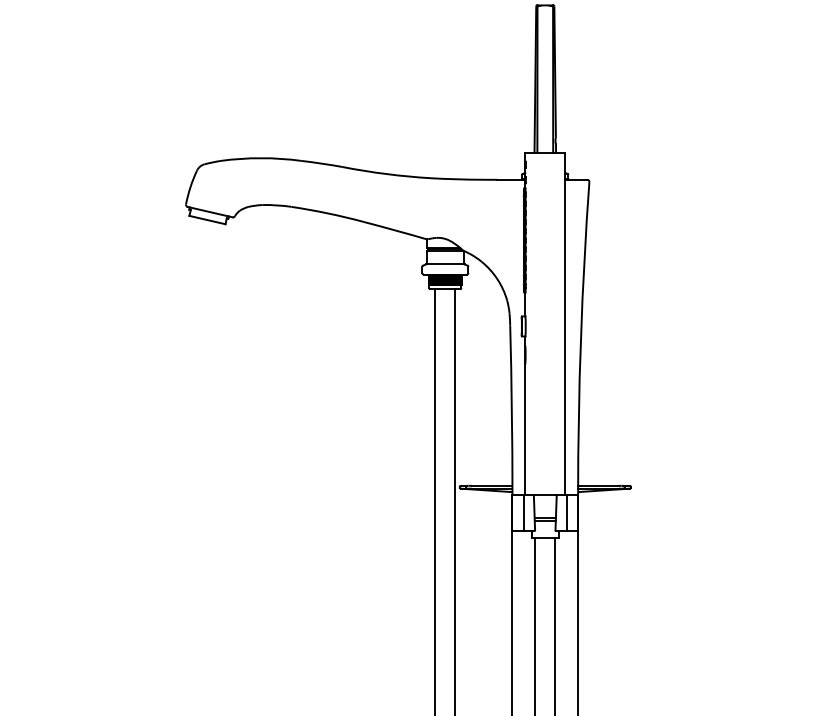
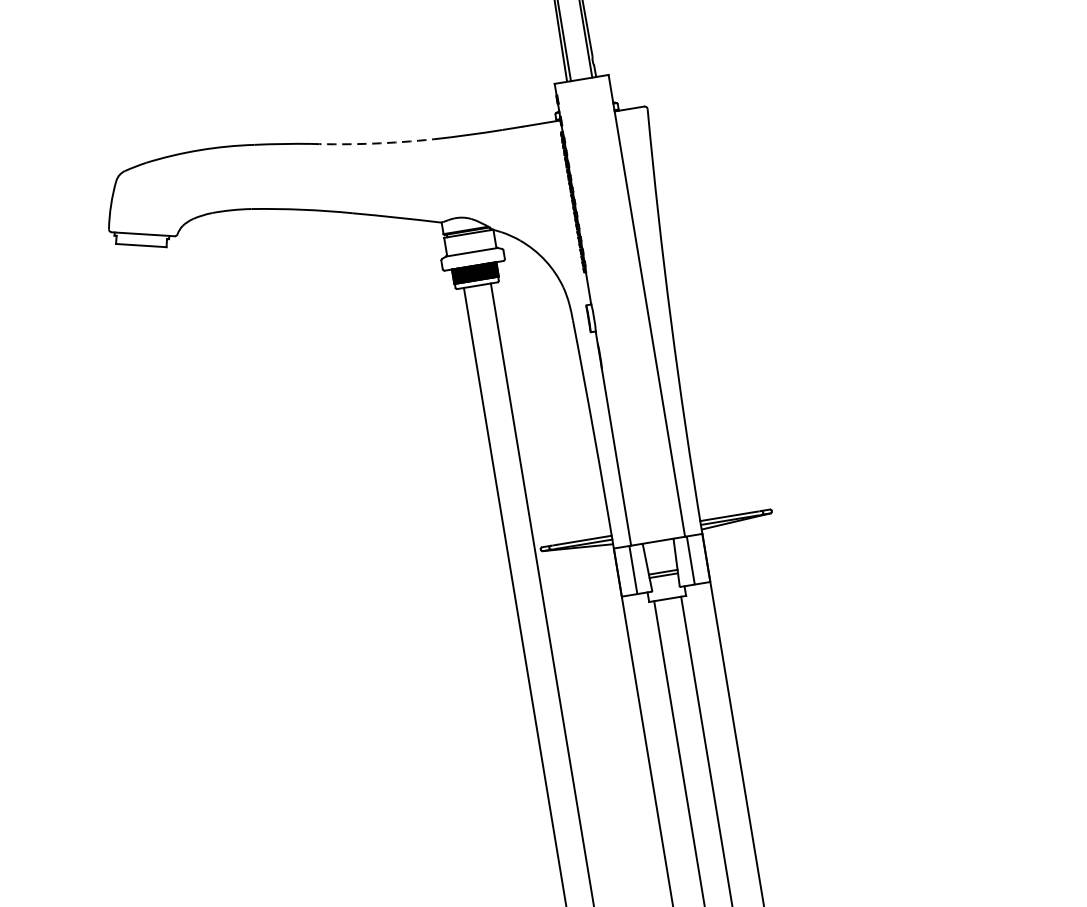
arc: (386, 174) -> (372, 144), solid -> dashed

